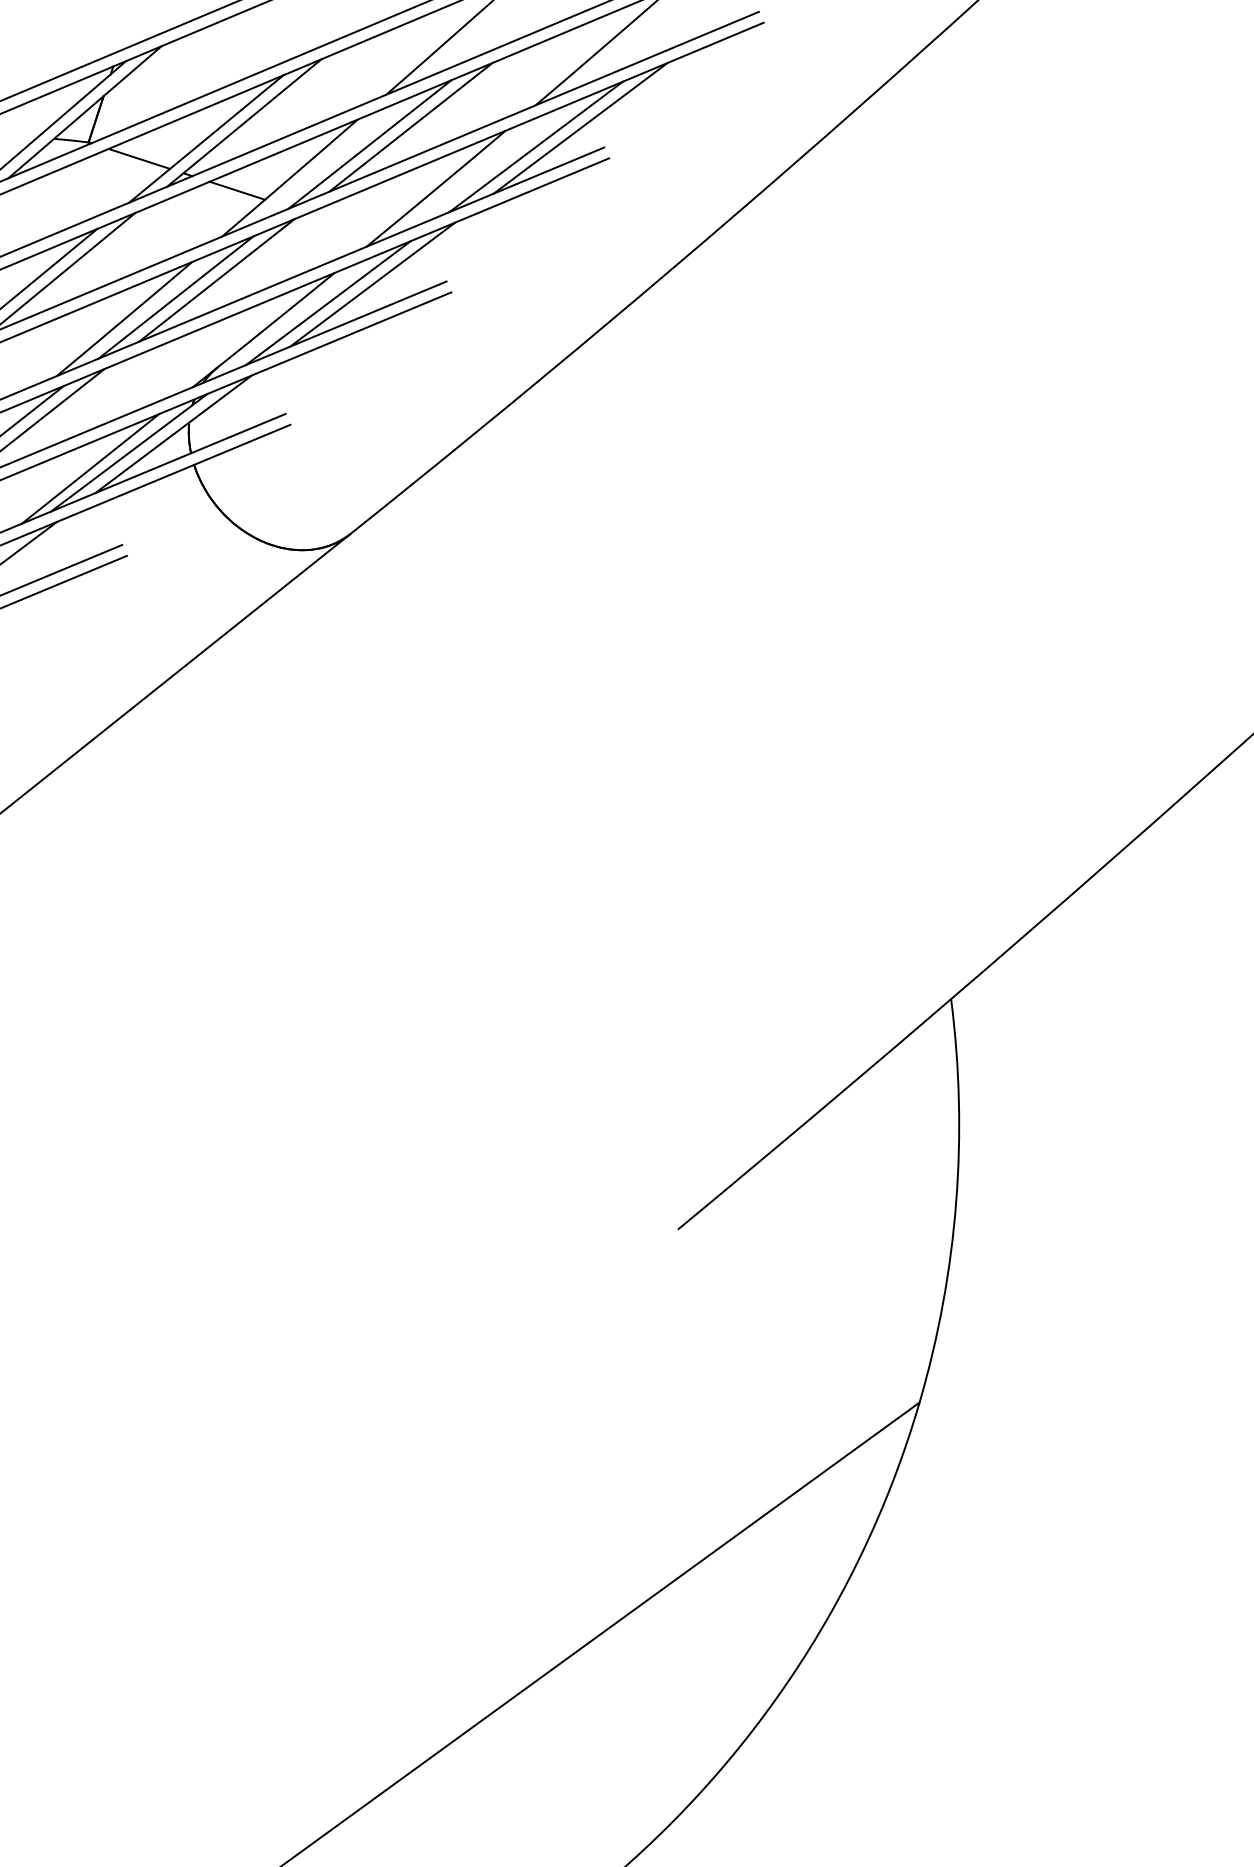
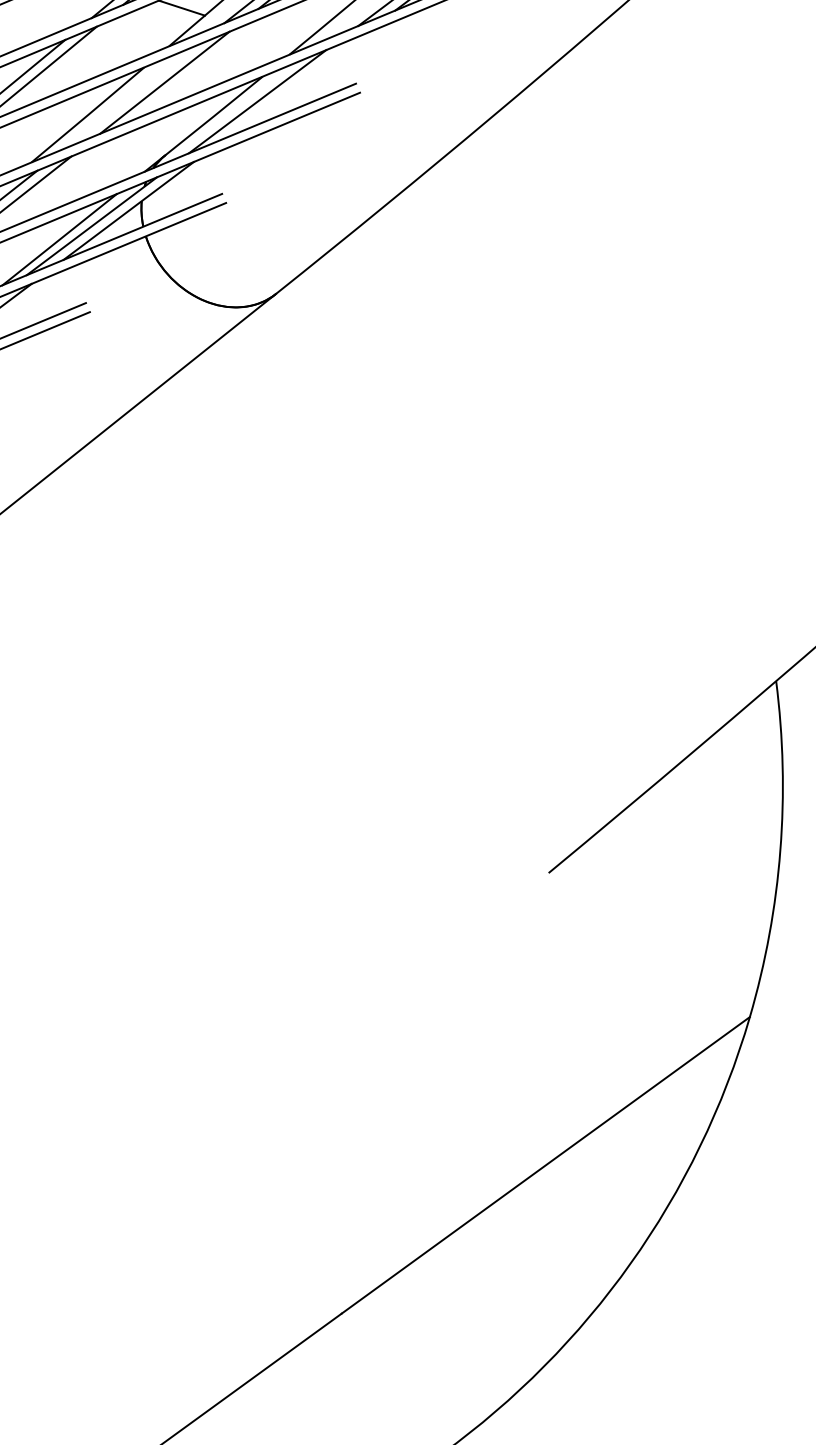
line: (372, 284) -> (294, 86), removed
line: (175, 297) -> (130, 97), removed

